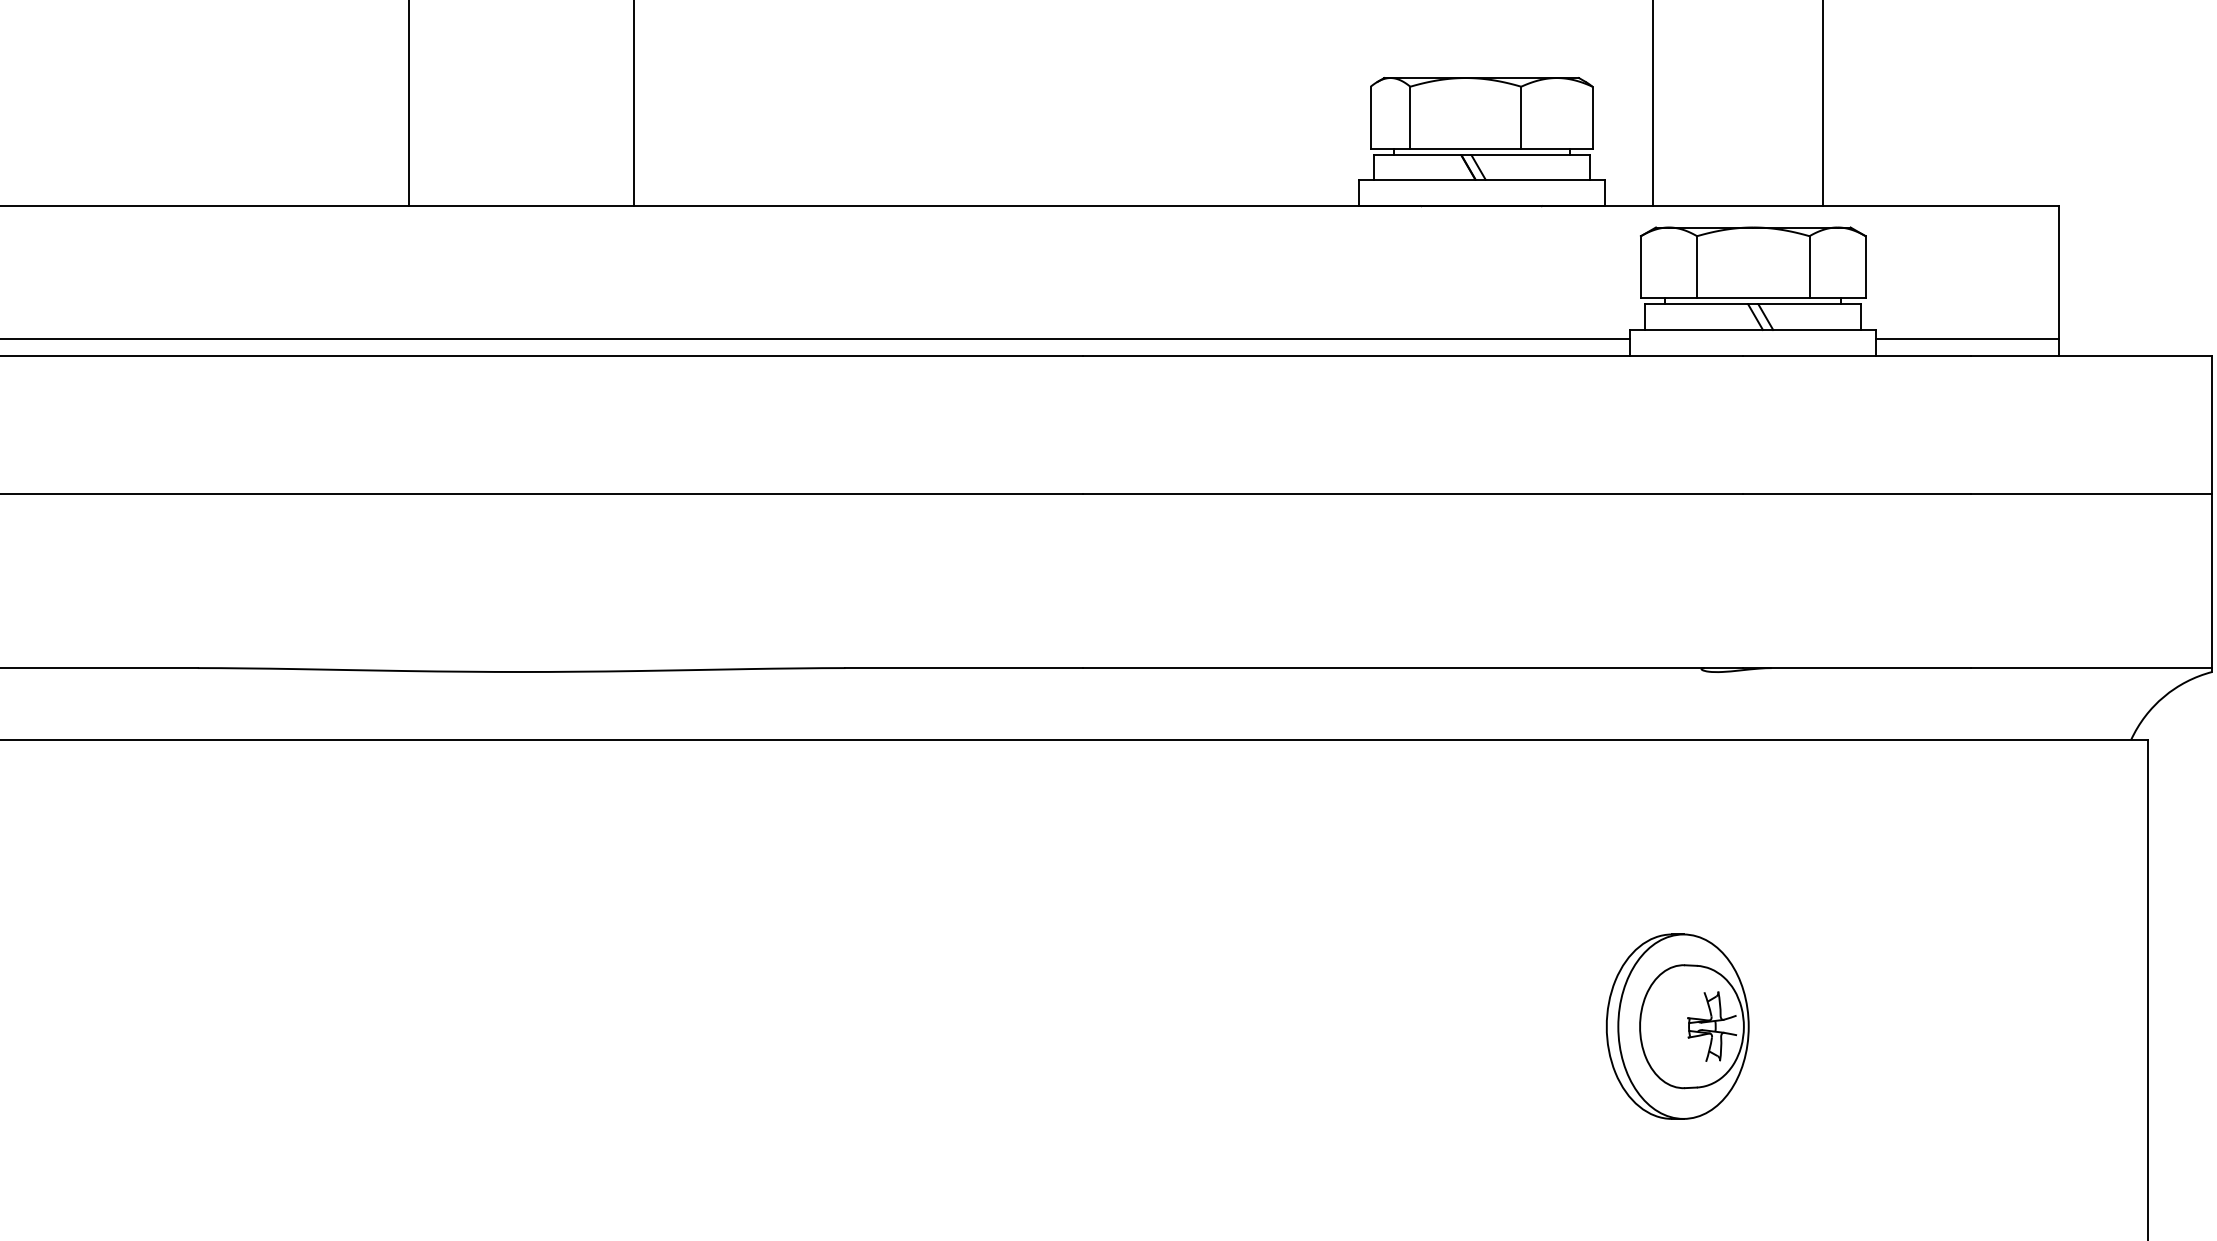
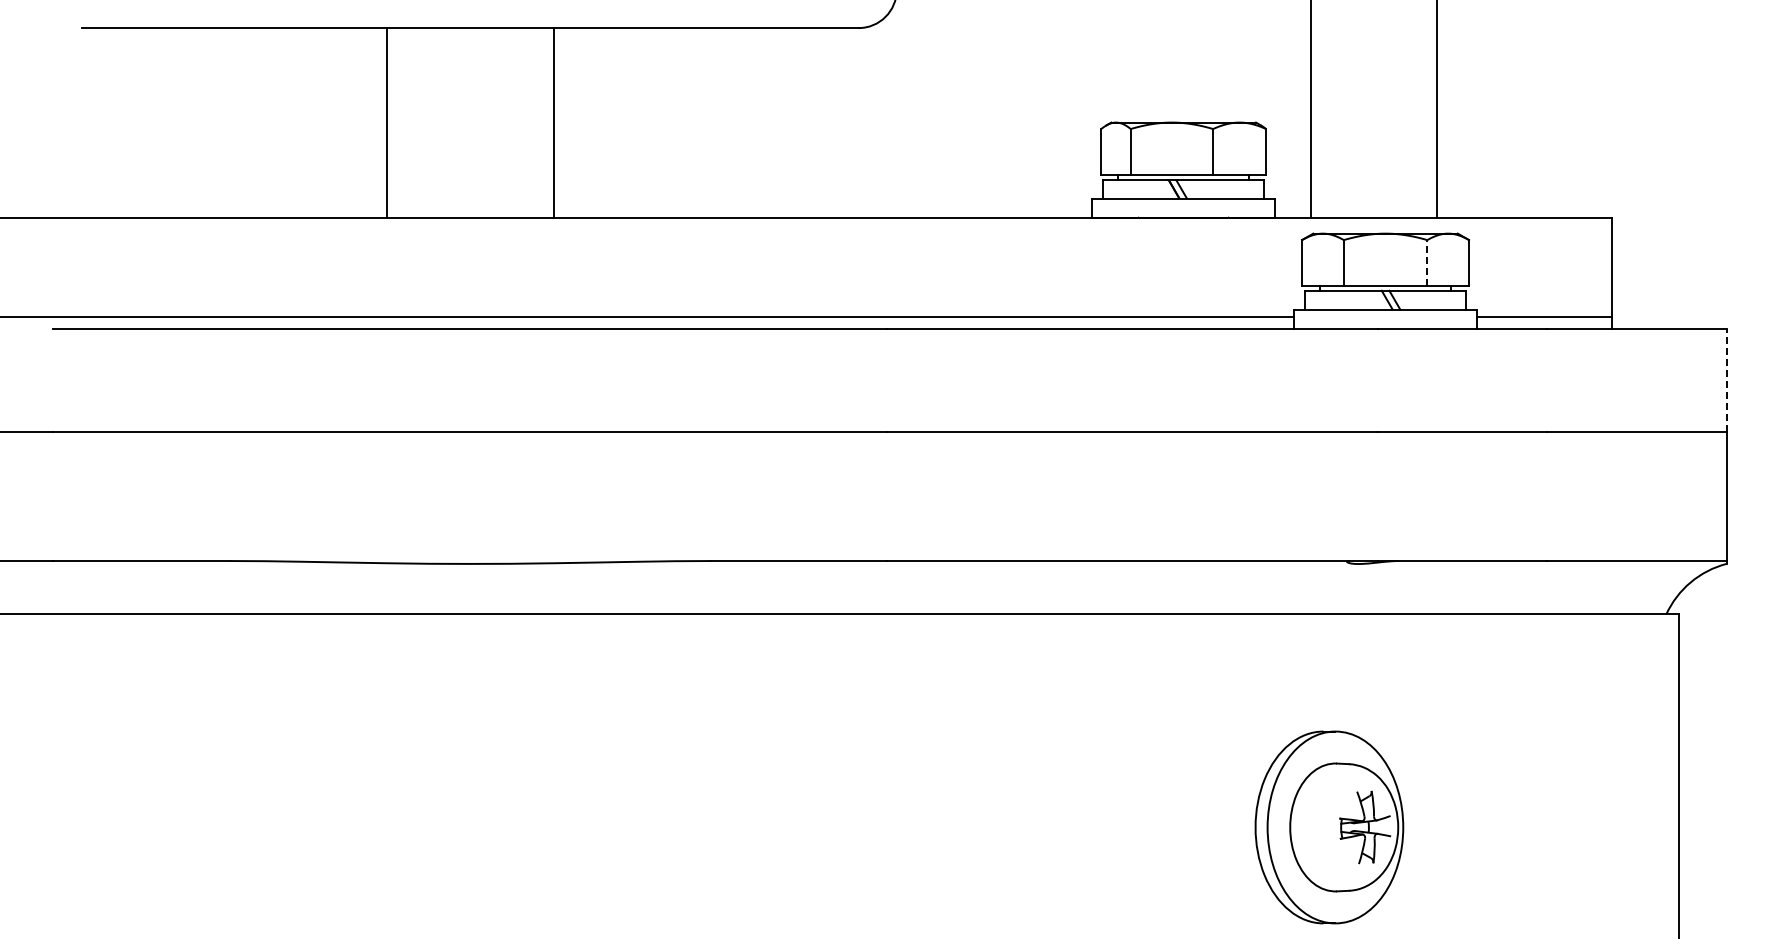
line: (1809, 266) -> (1427, 262), solid -> dashed
line: (2212, 423) -> (1726, 379), solid -> dashed
part: (1677, 1026) -> (1329, 827), size x1.4

